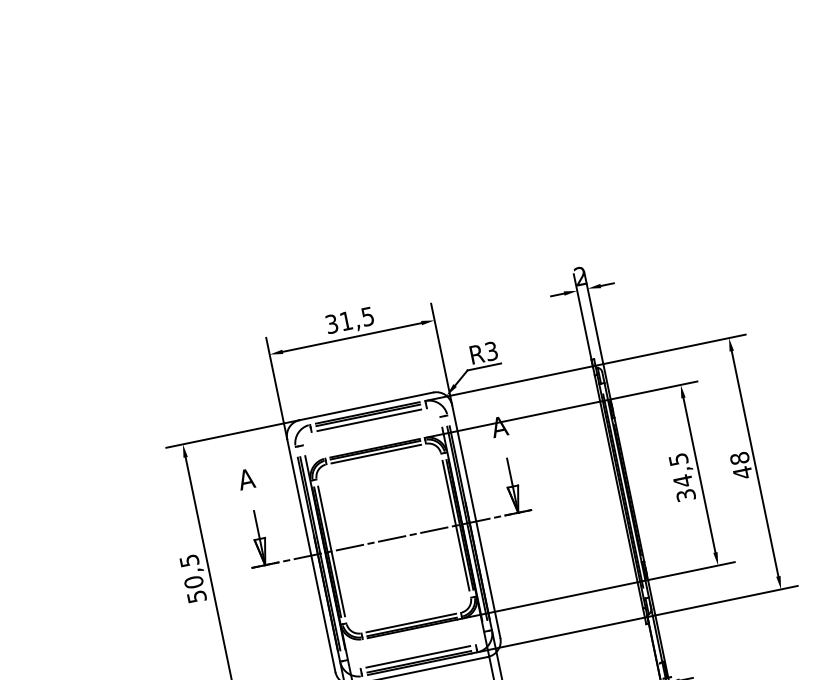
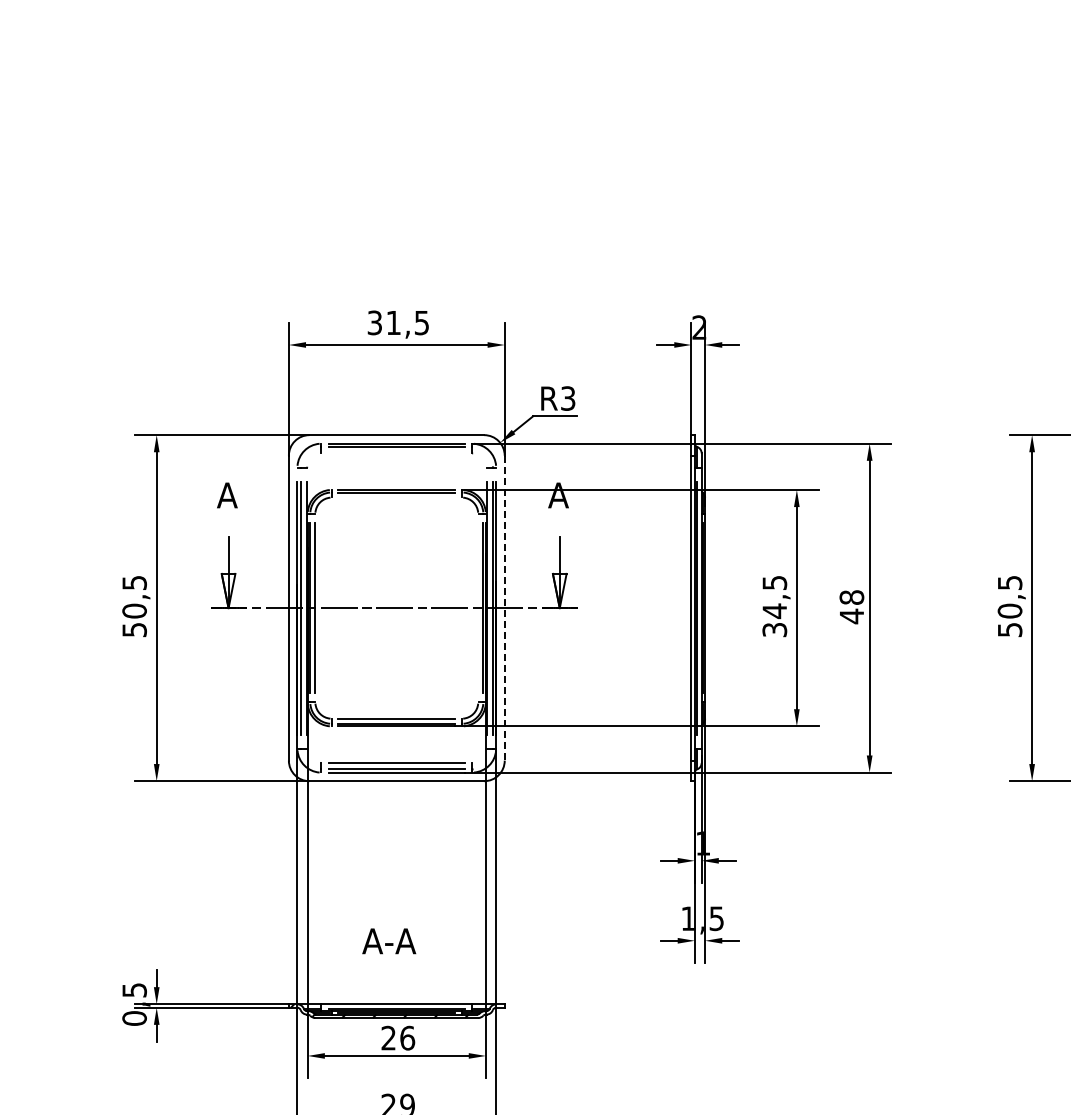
line: (369, 420) -> (396, 453), removed
line: (376, 454) -> (396, 497), removed
line: (476, 521) -> (504, 608), solid -> dashed
line: (456, 525) -> (478, 607), removed

